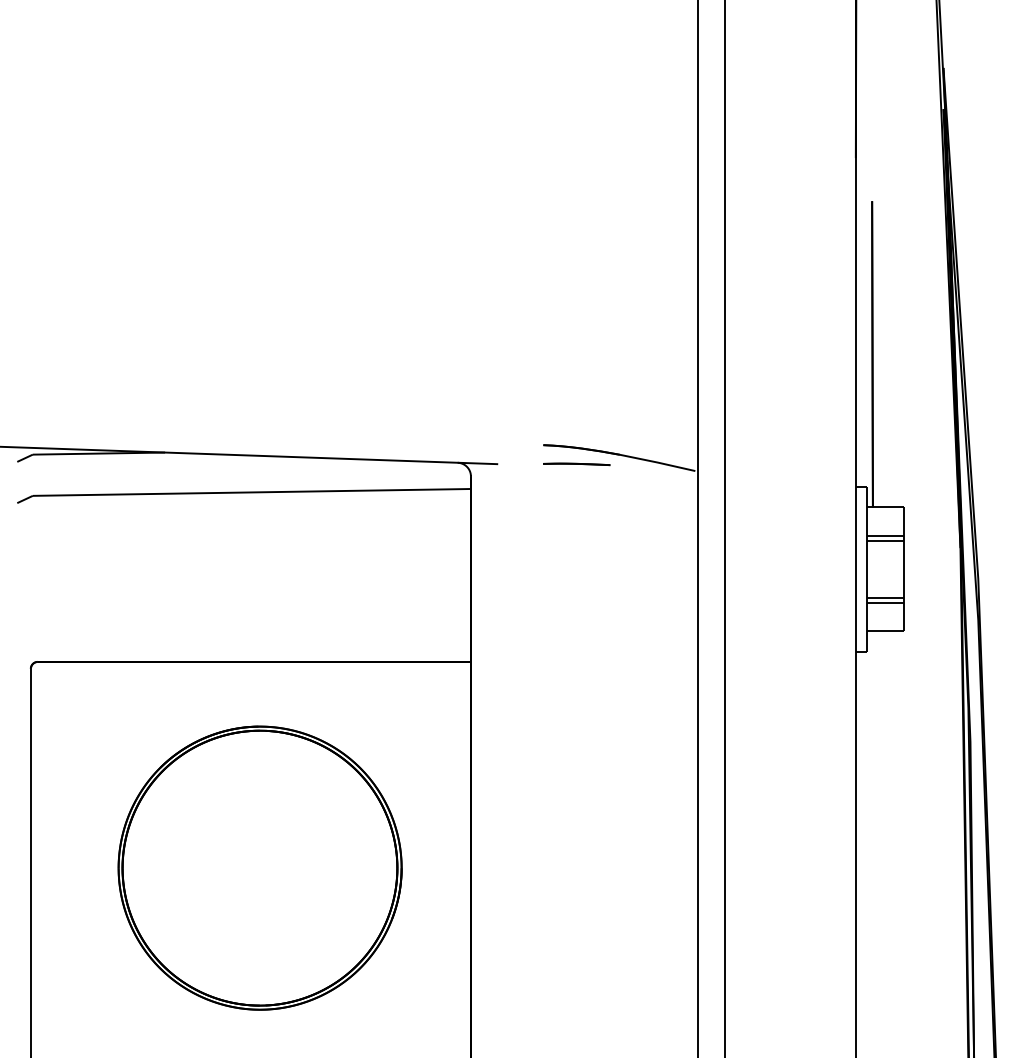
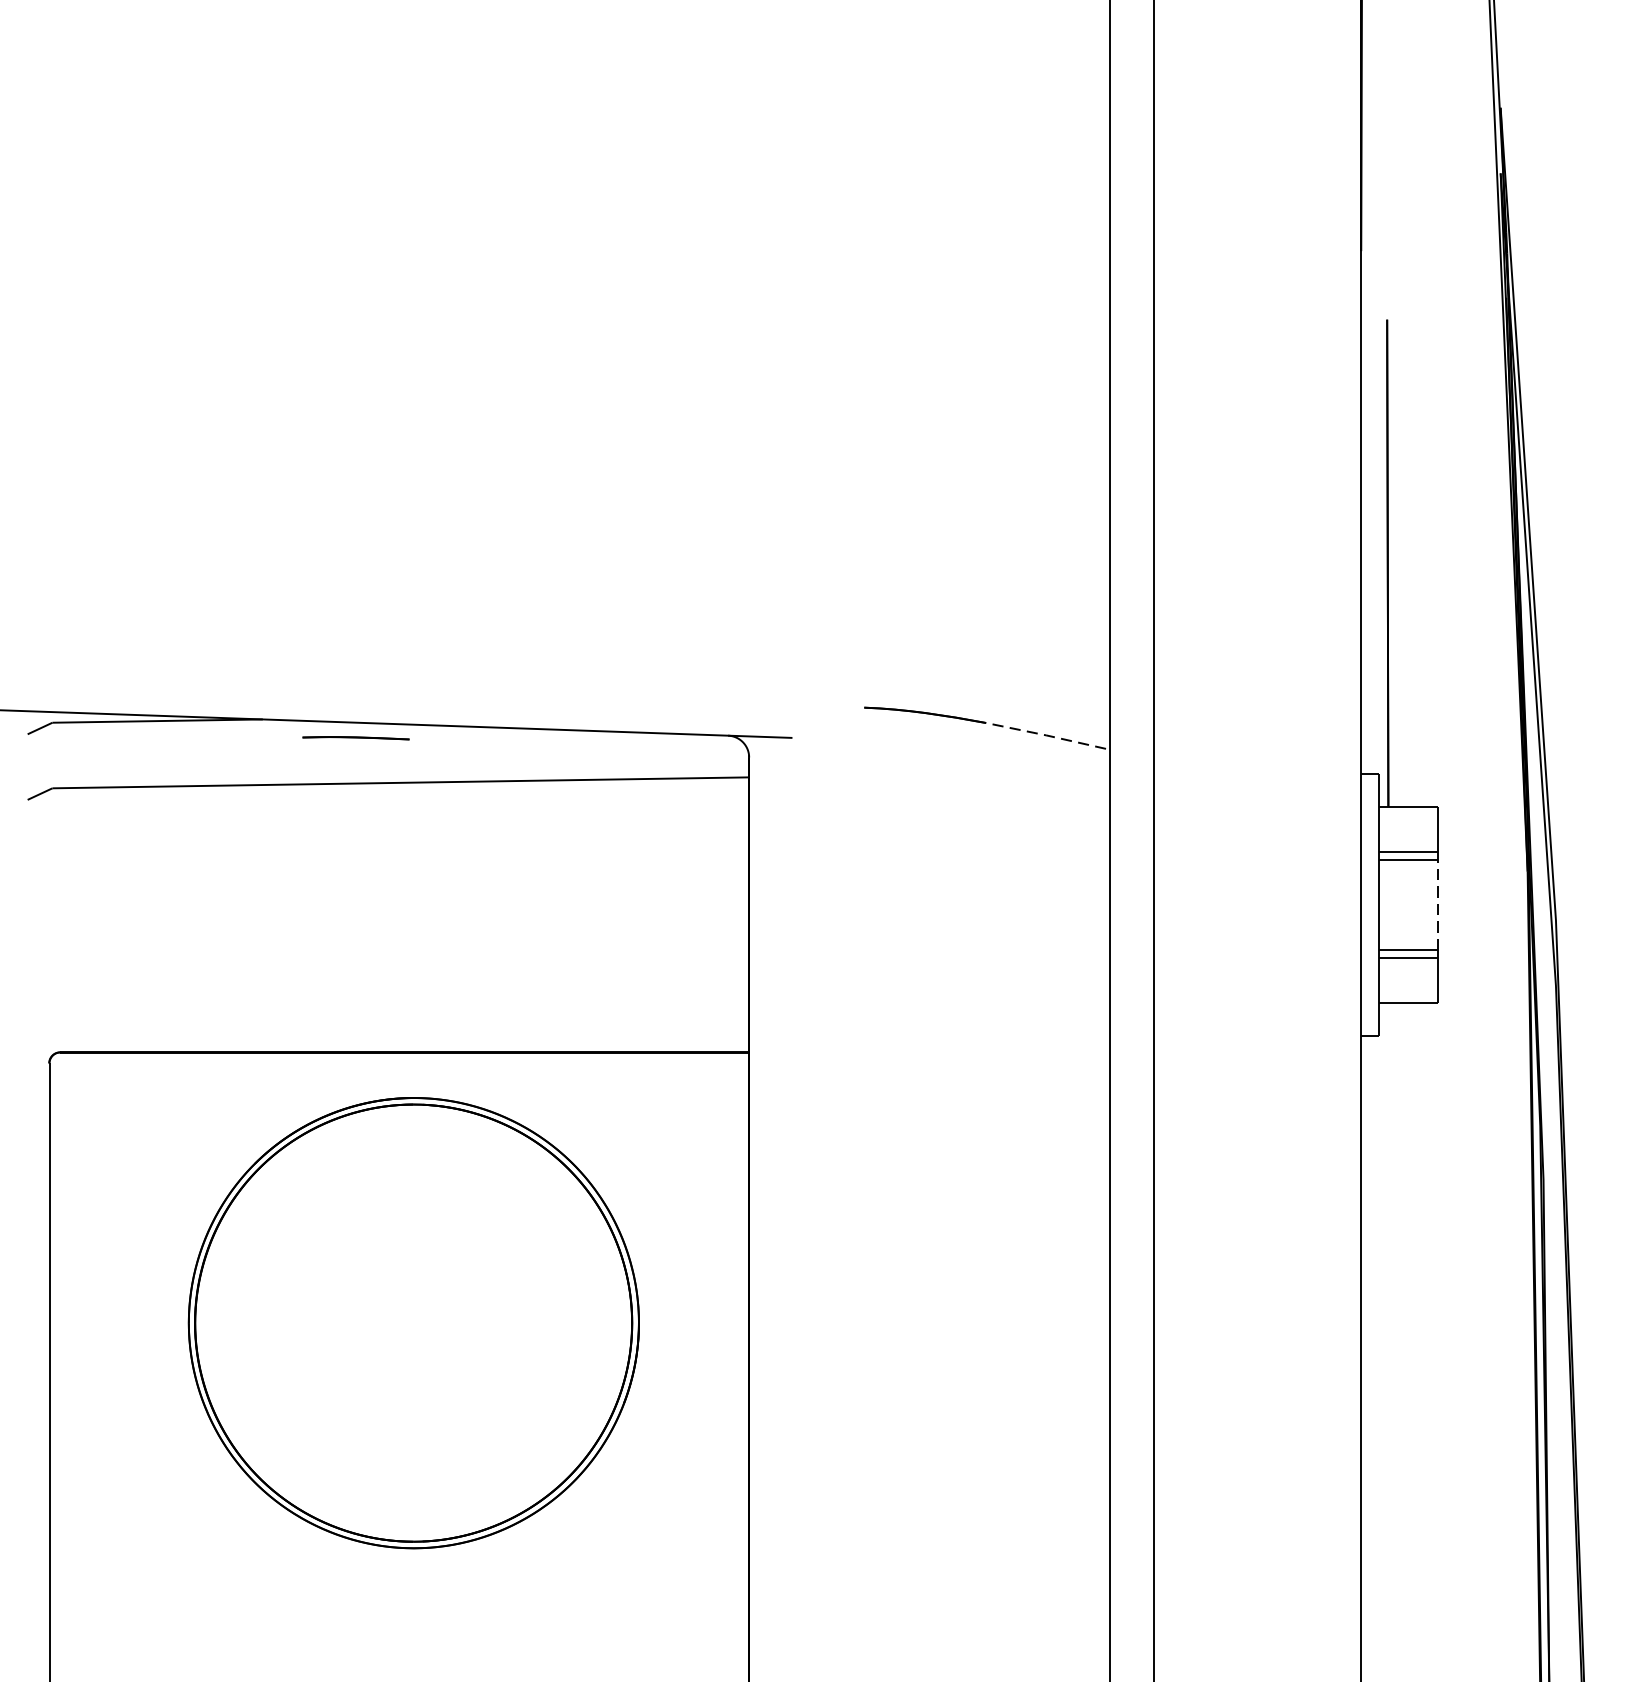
line: (657, 462) -> (1045, 735), solid -> dashed
line: (576, 464) -> (355, 738), moved
line: (903, 568) -> (1437, 903), solid -> dashed
part: (259, 867) -> (412, 1322), moved

